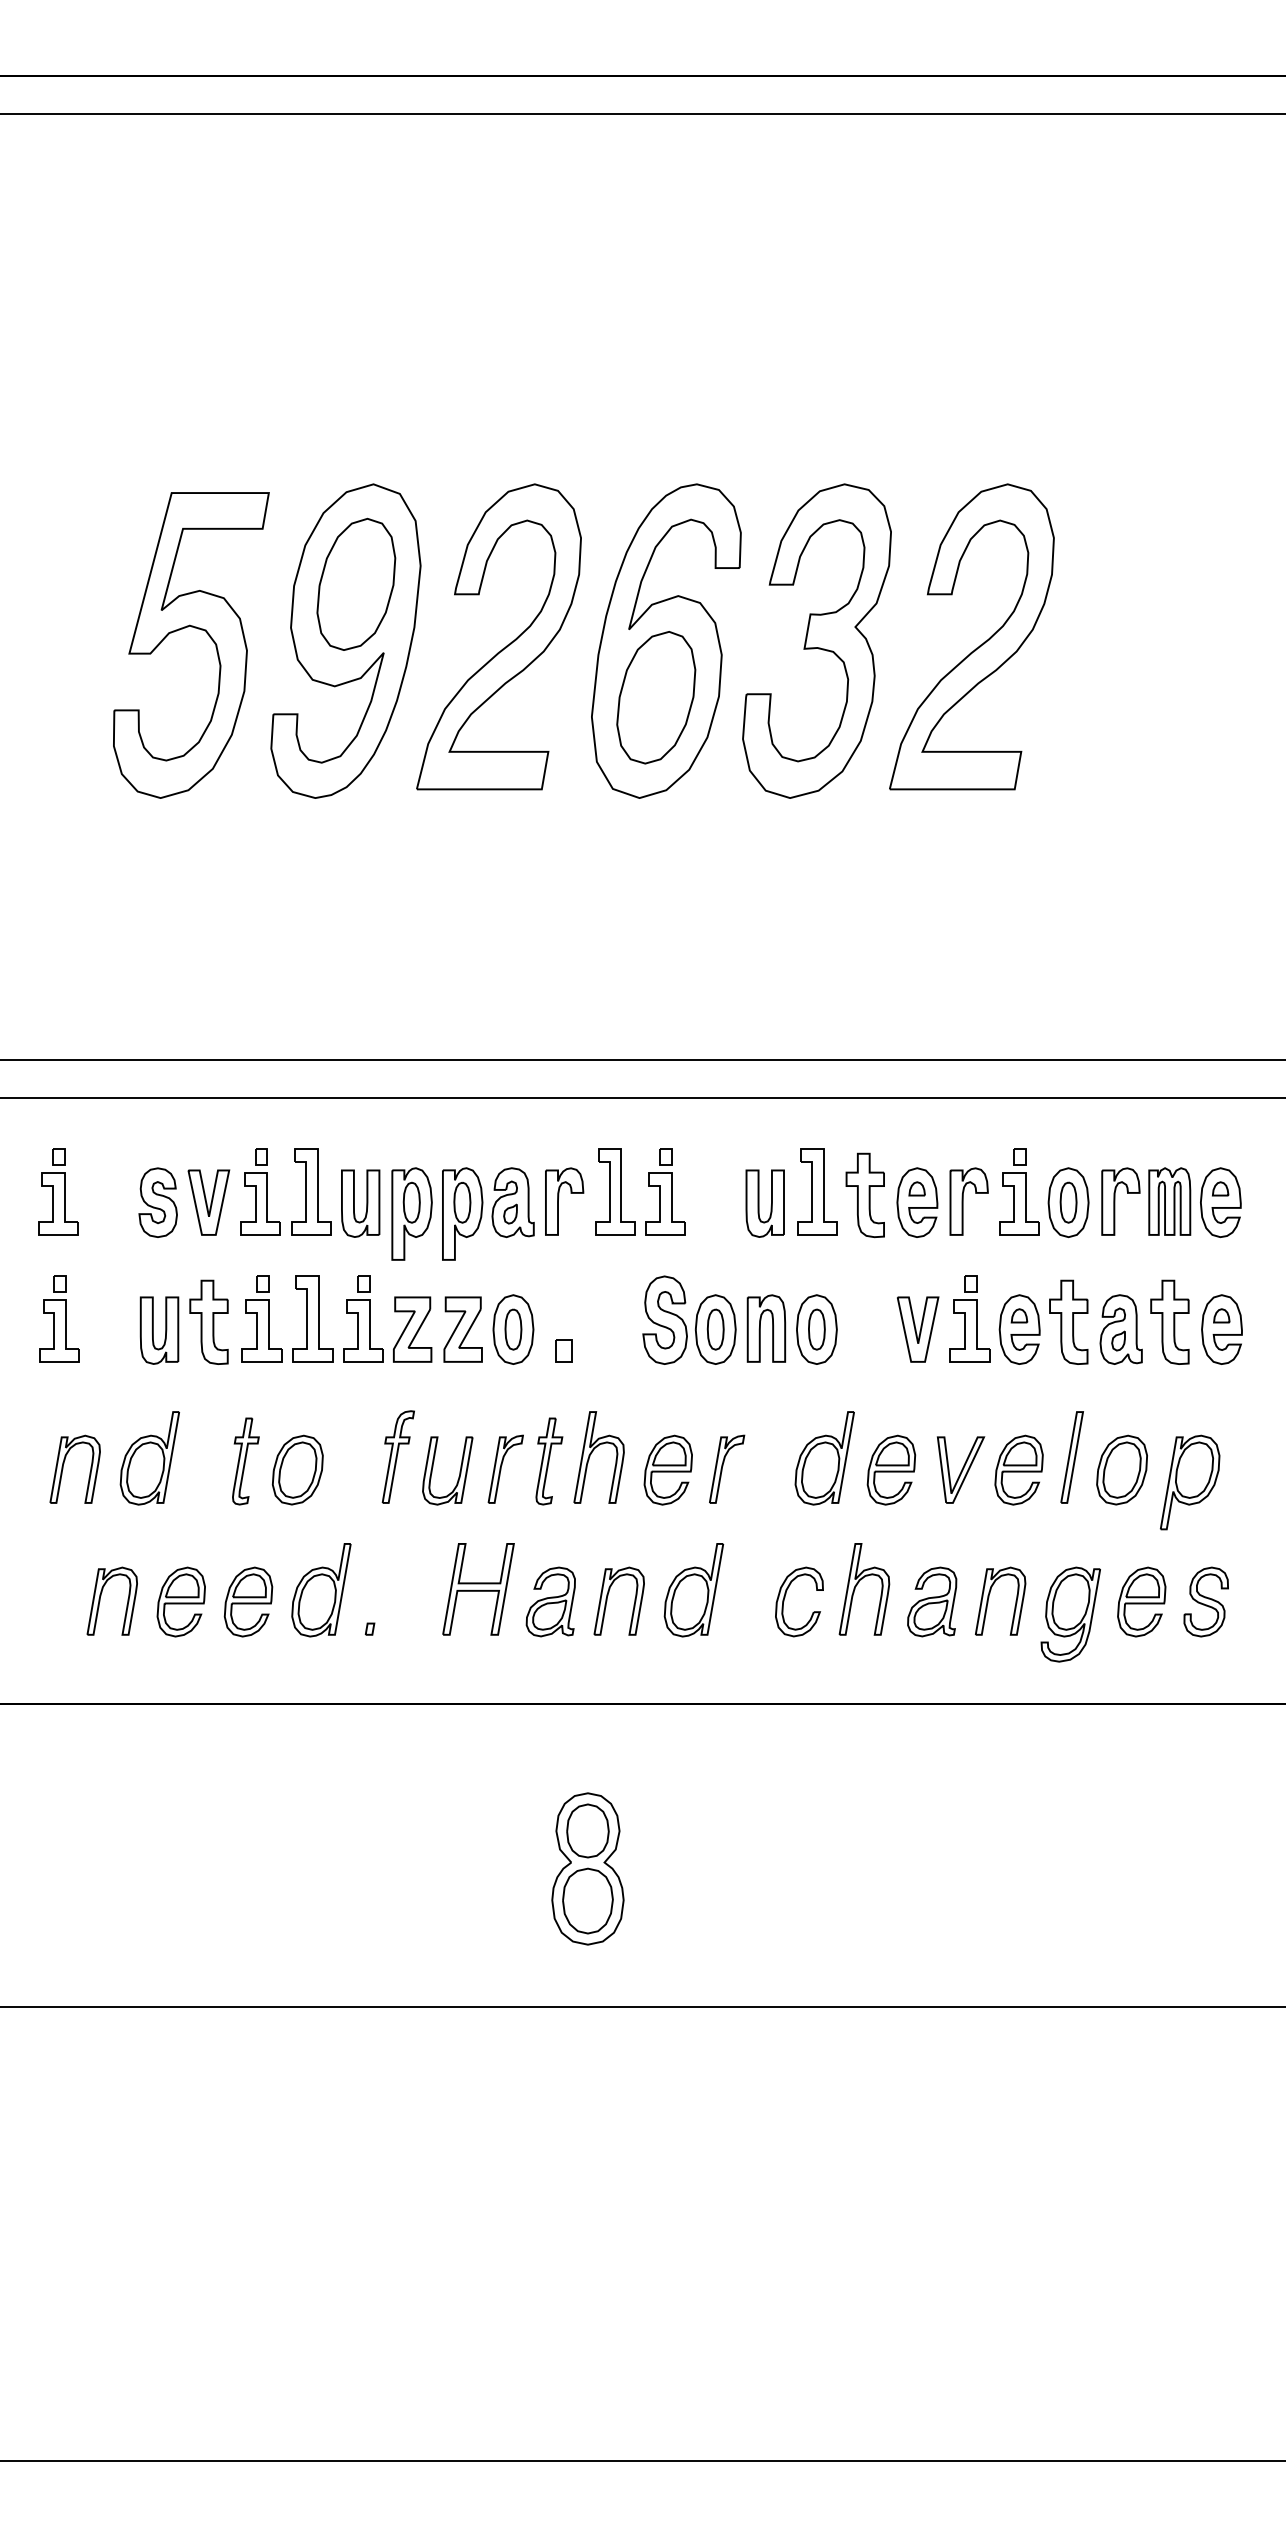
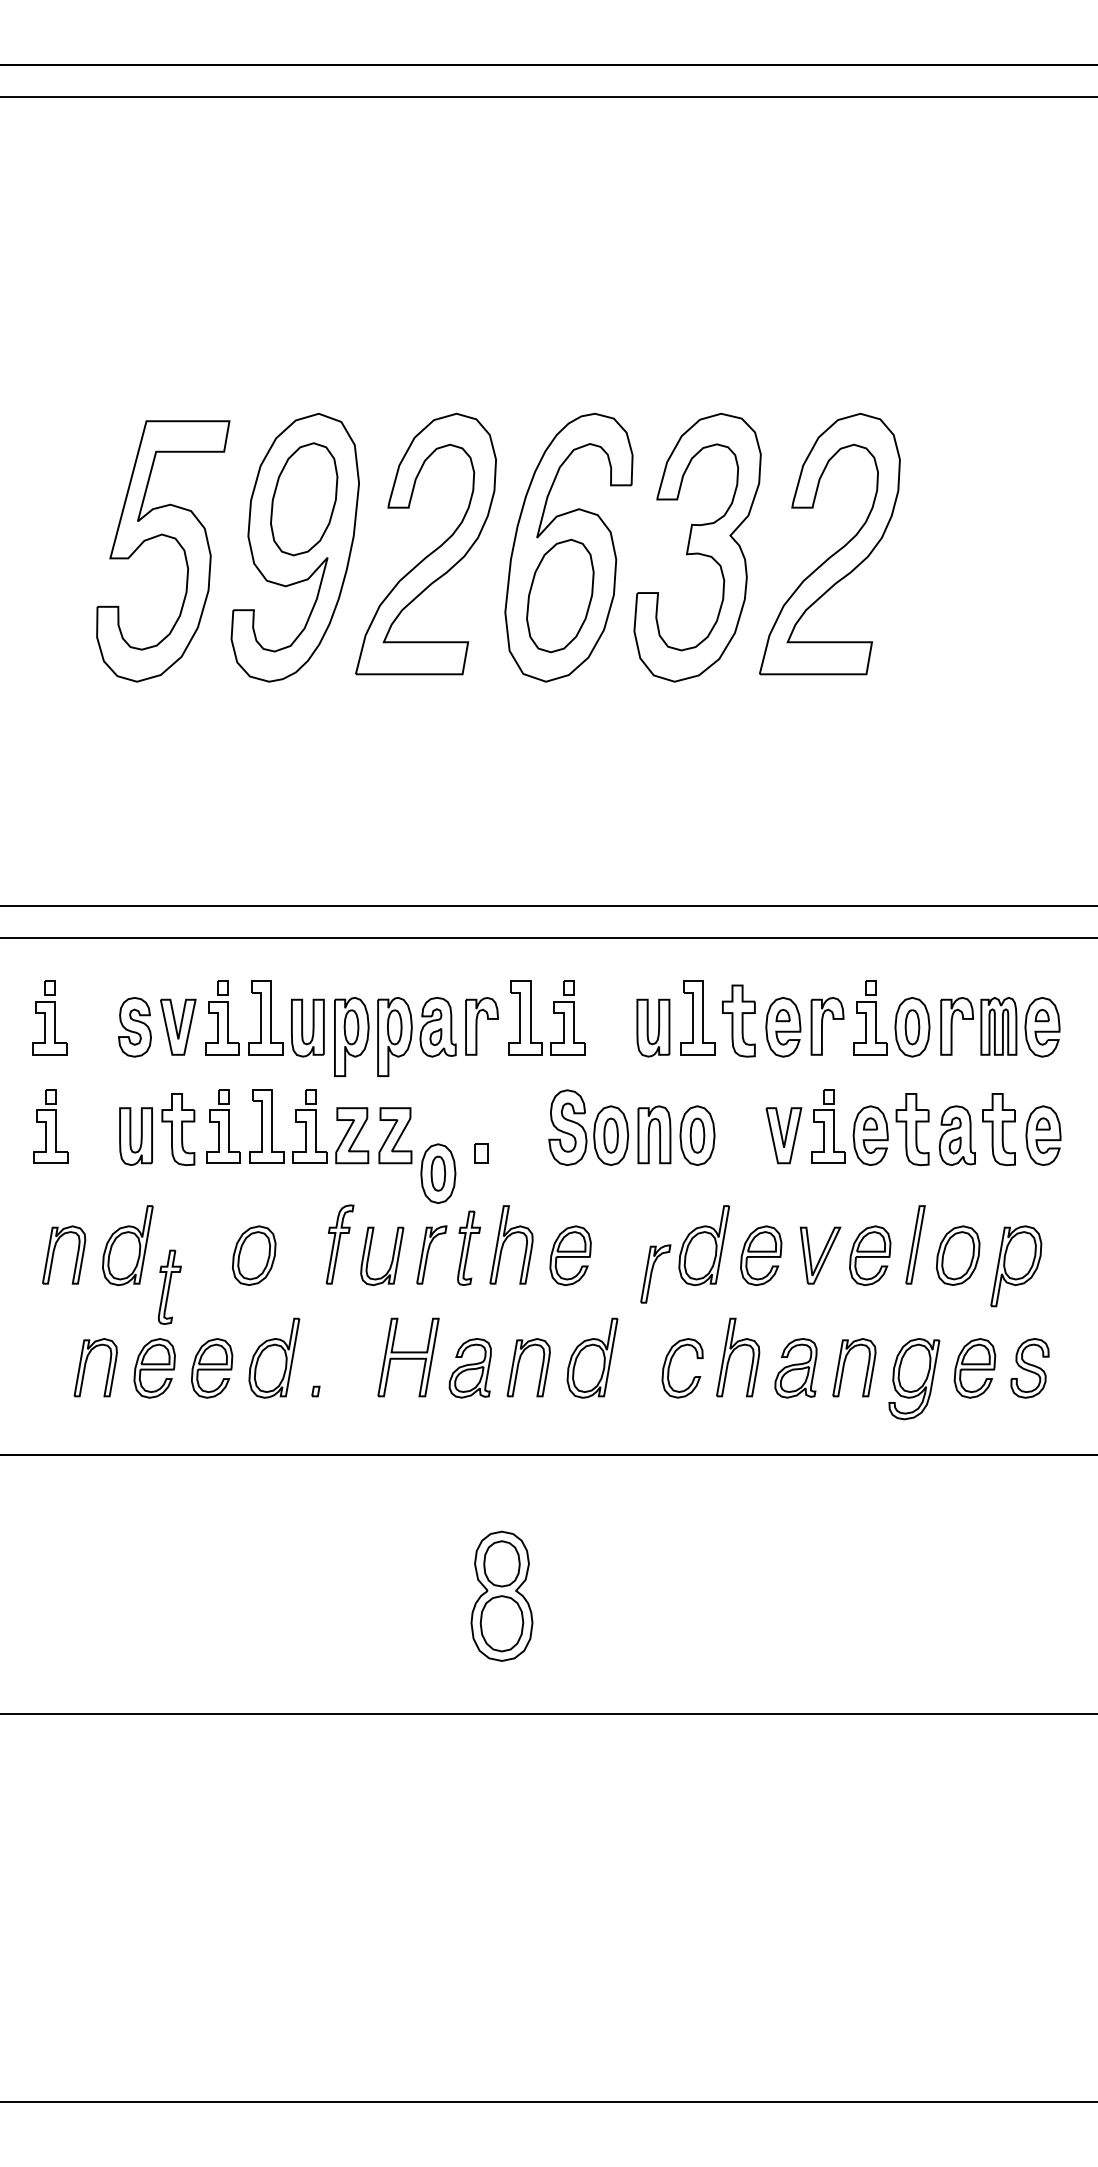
part: (513, 1329) -> (438, 1173), moved
part: (245, 1460) -> (169, 1286), moved
part: (726, 1468) -> (655, 1273), moved

